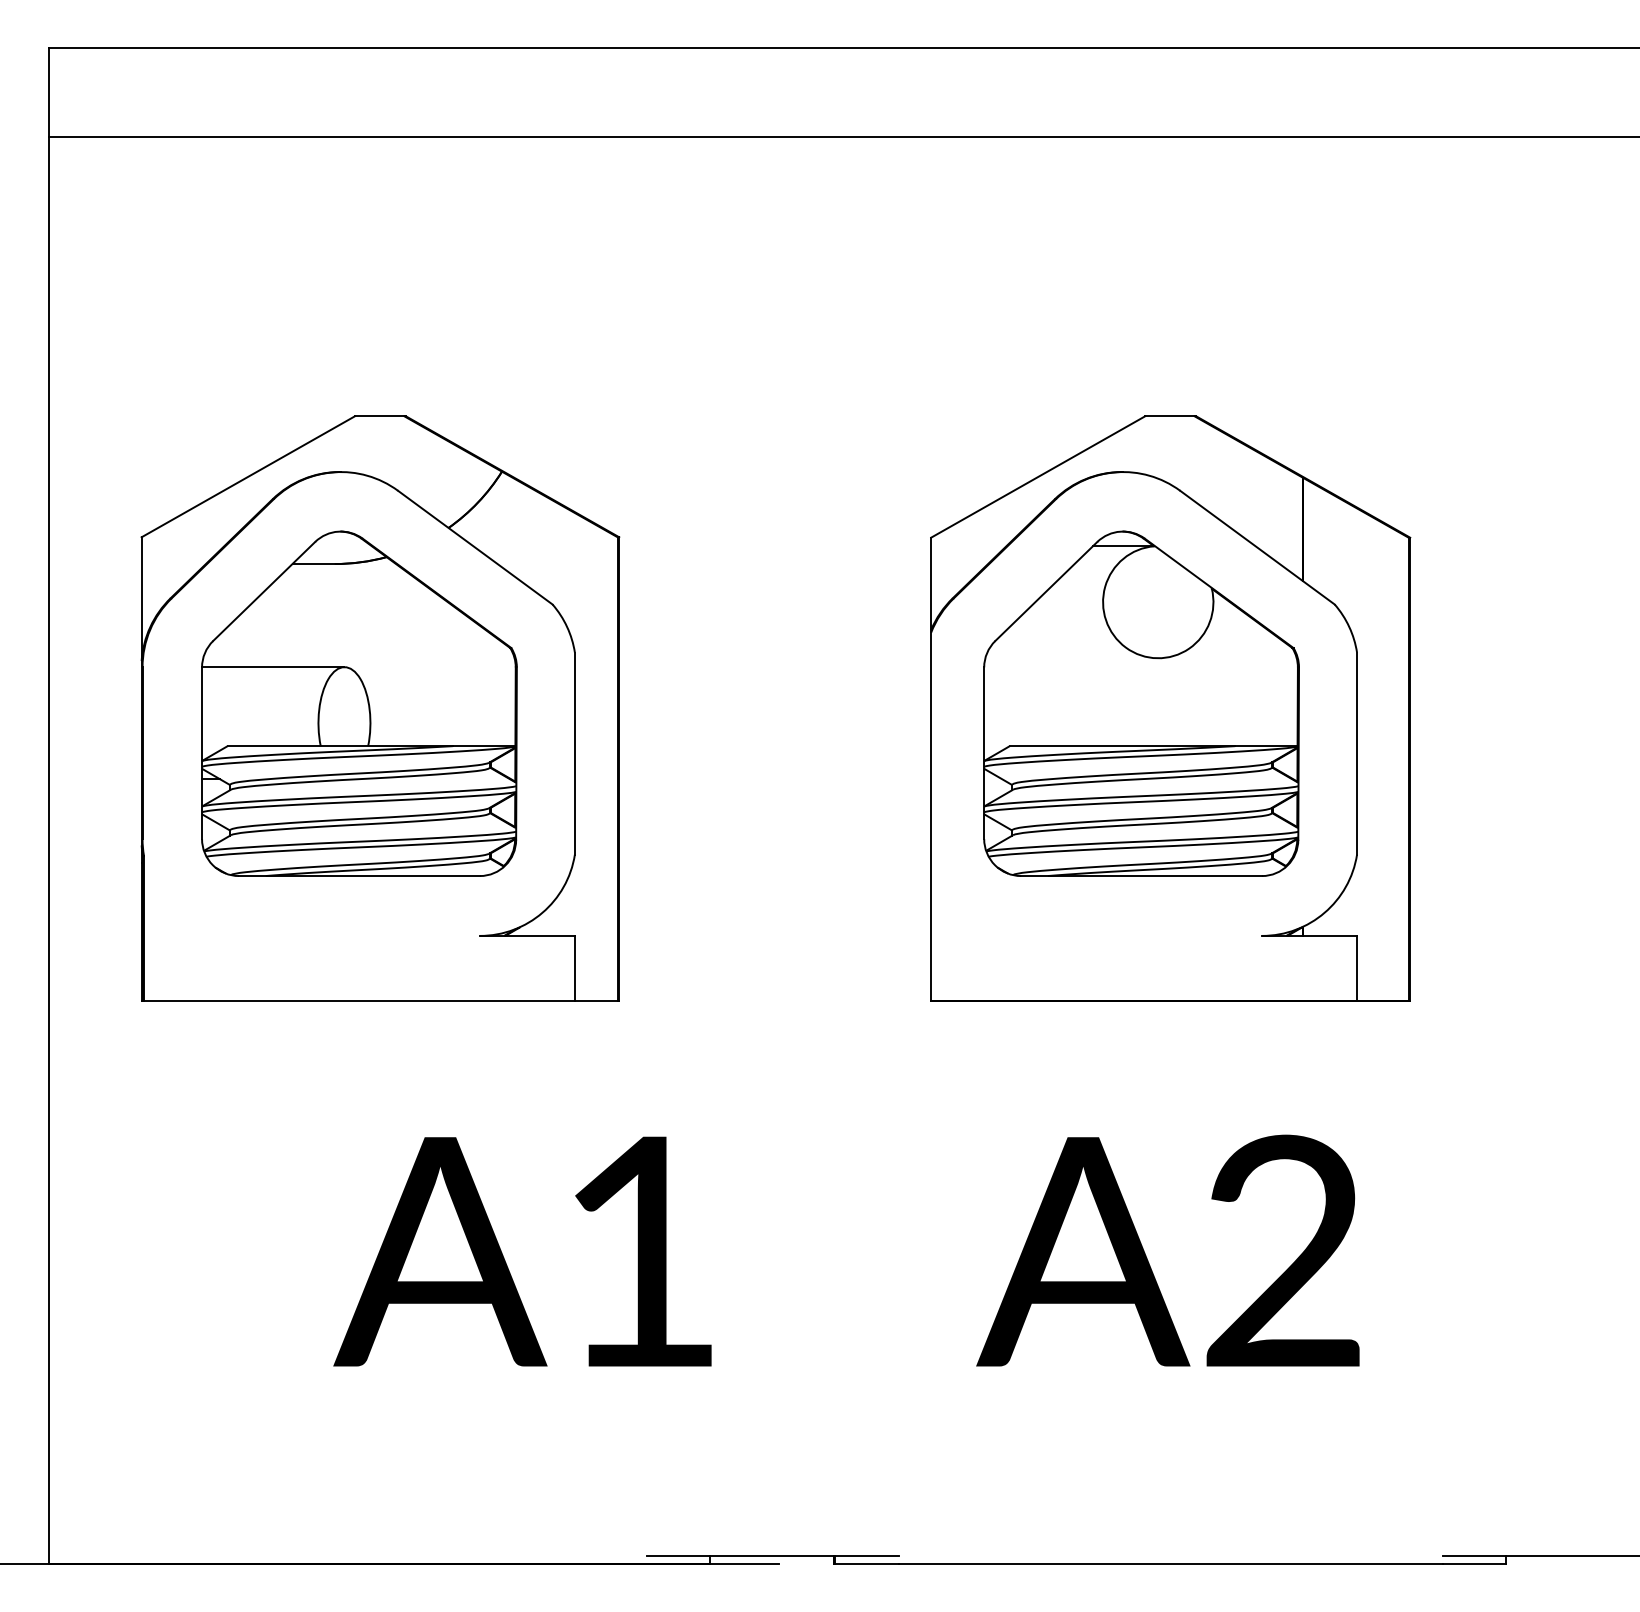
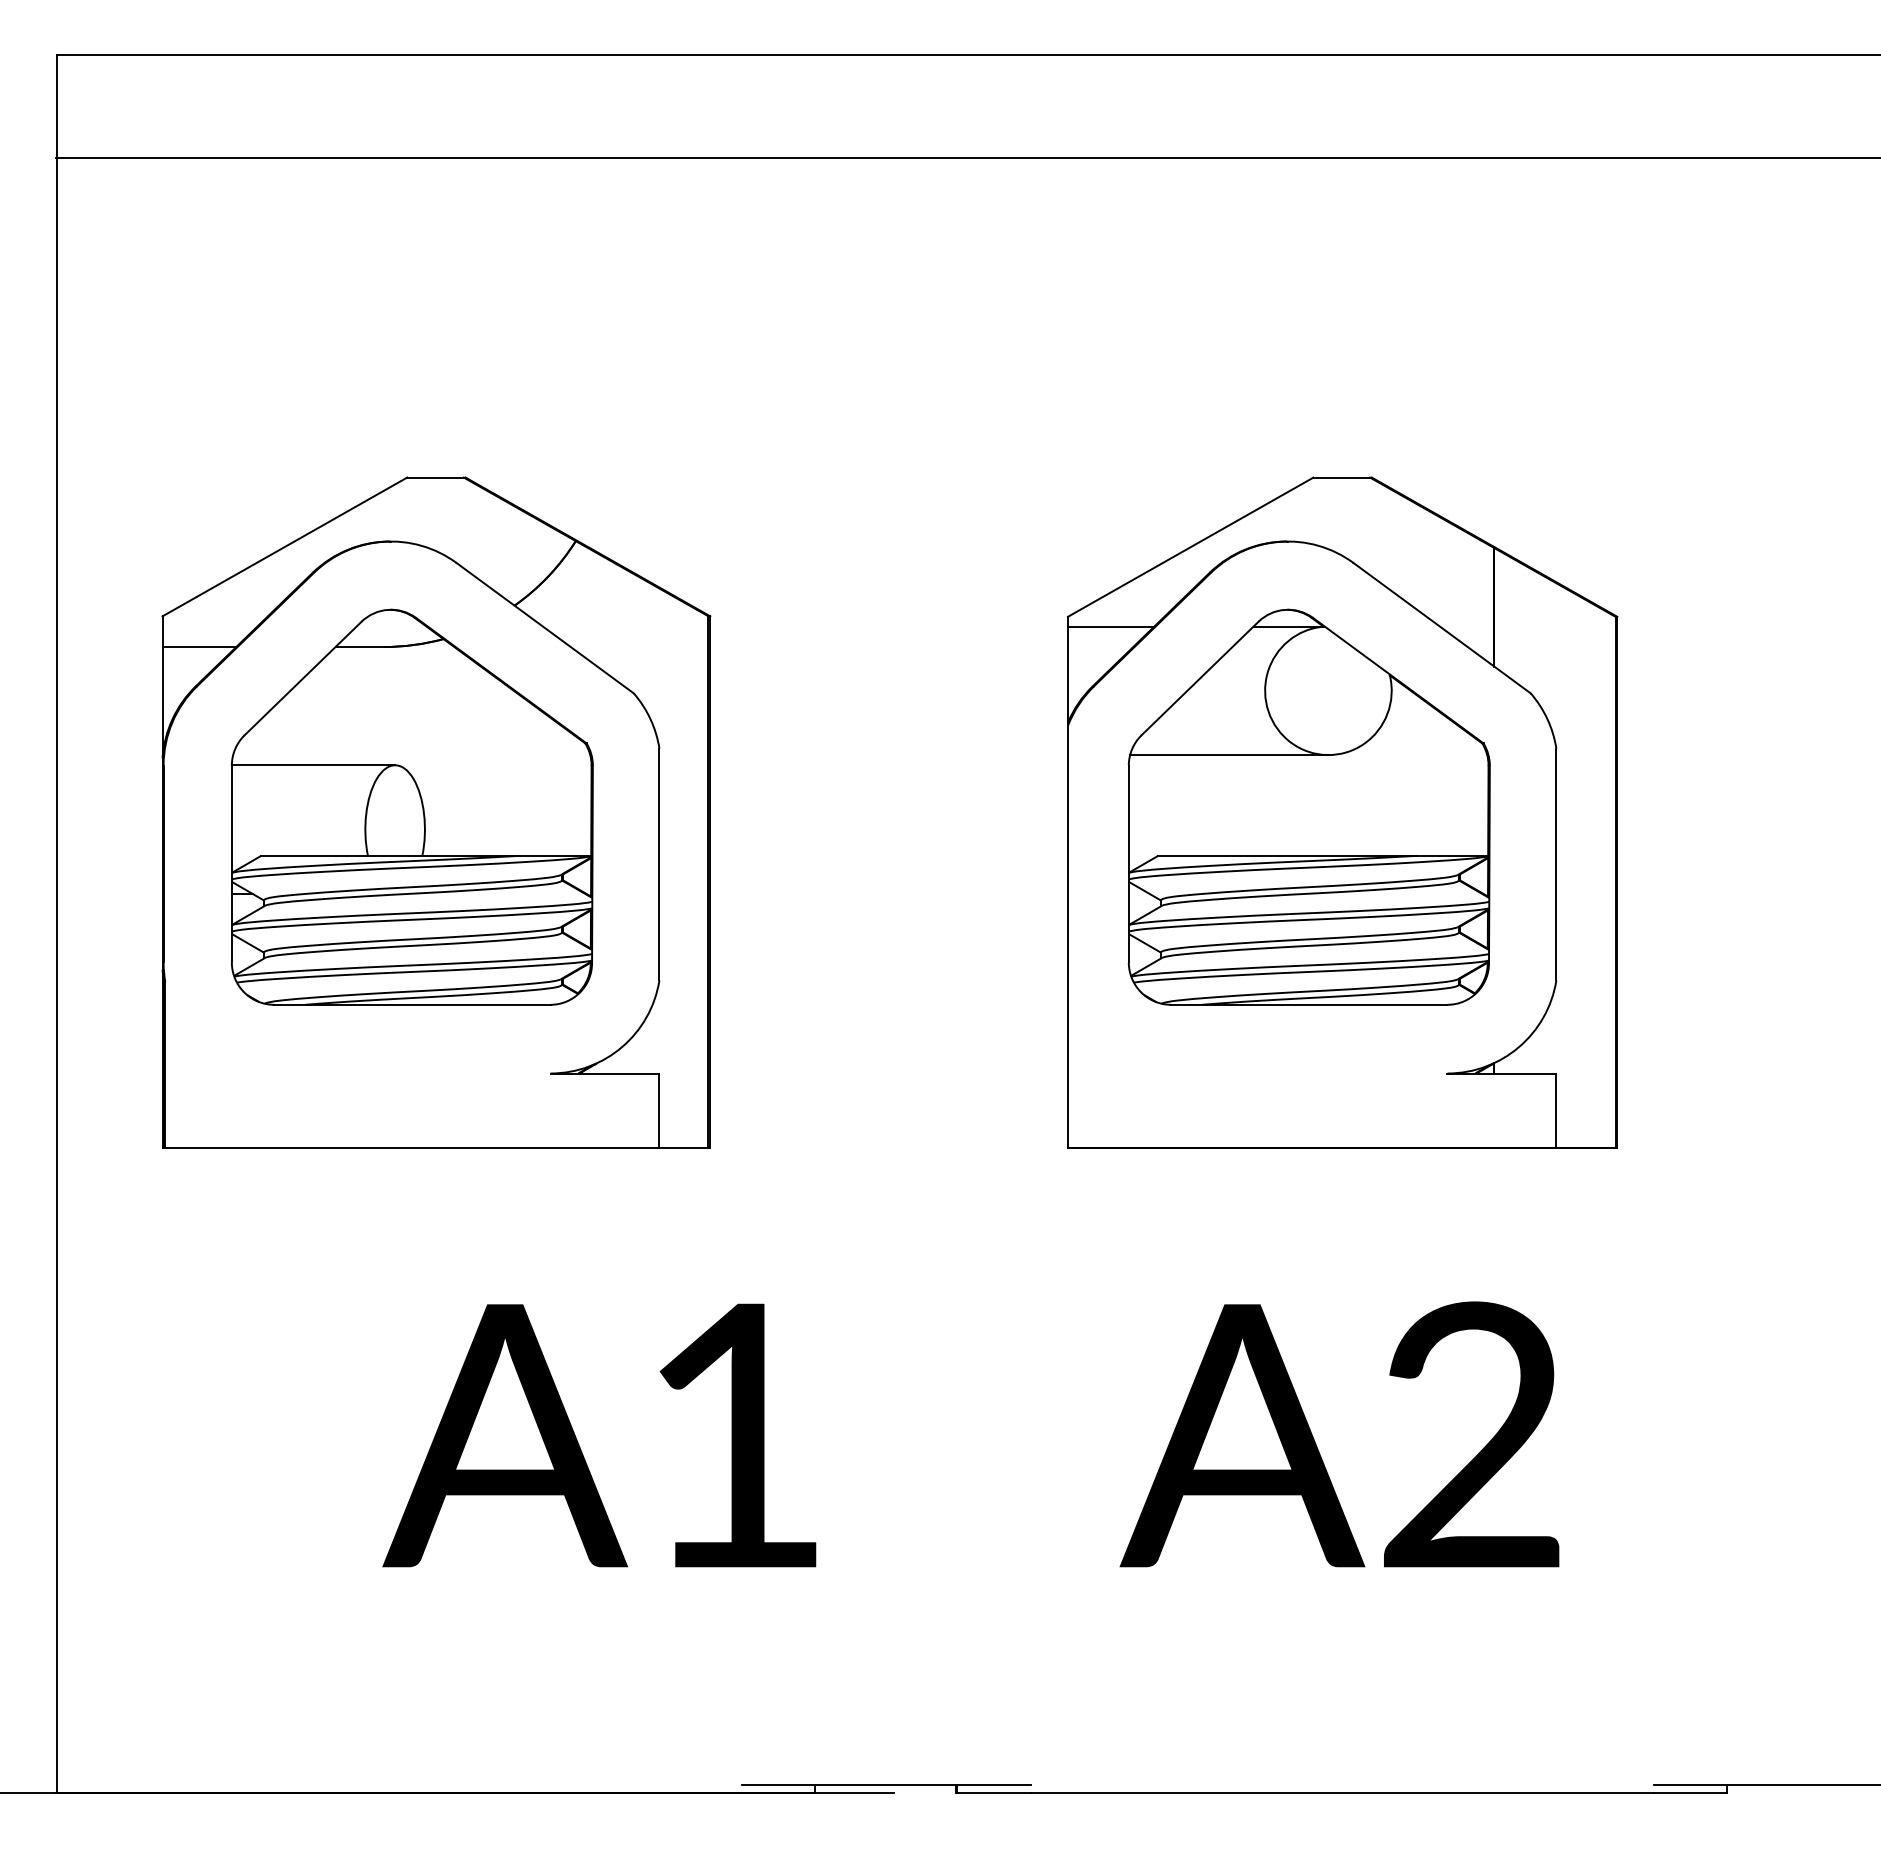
line: (968, 546) -> (1110, 626), added
line: (173, 564) -> (199, 647), added
line: (1072, 658) -> (1229, 755), added

